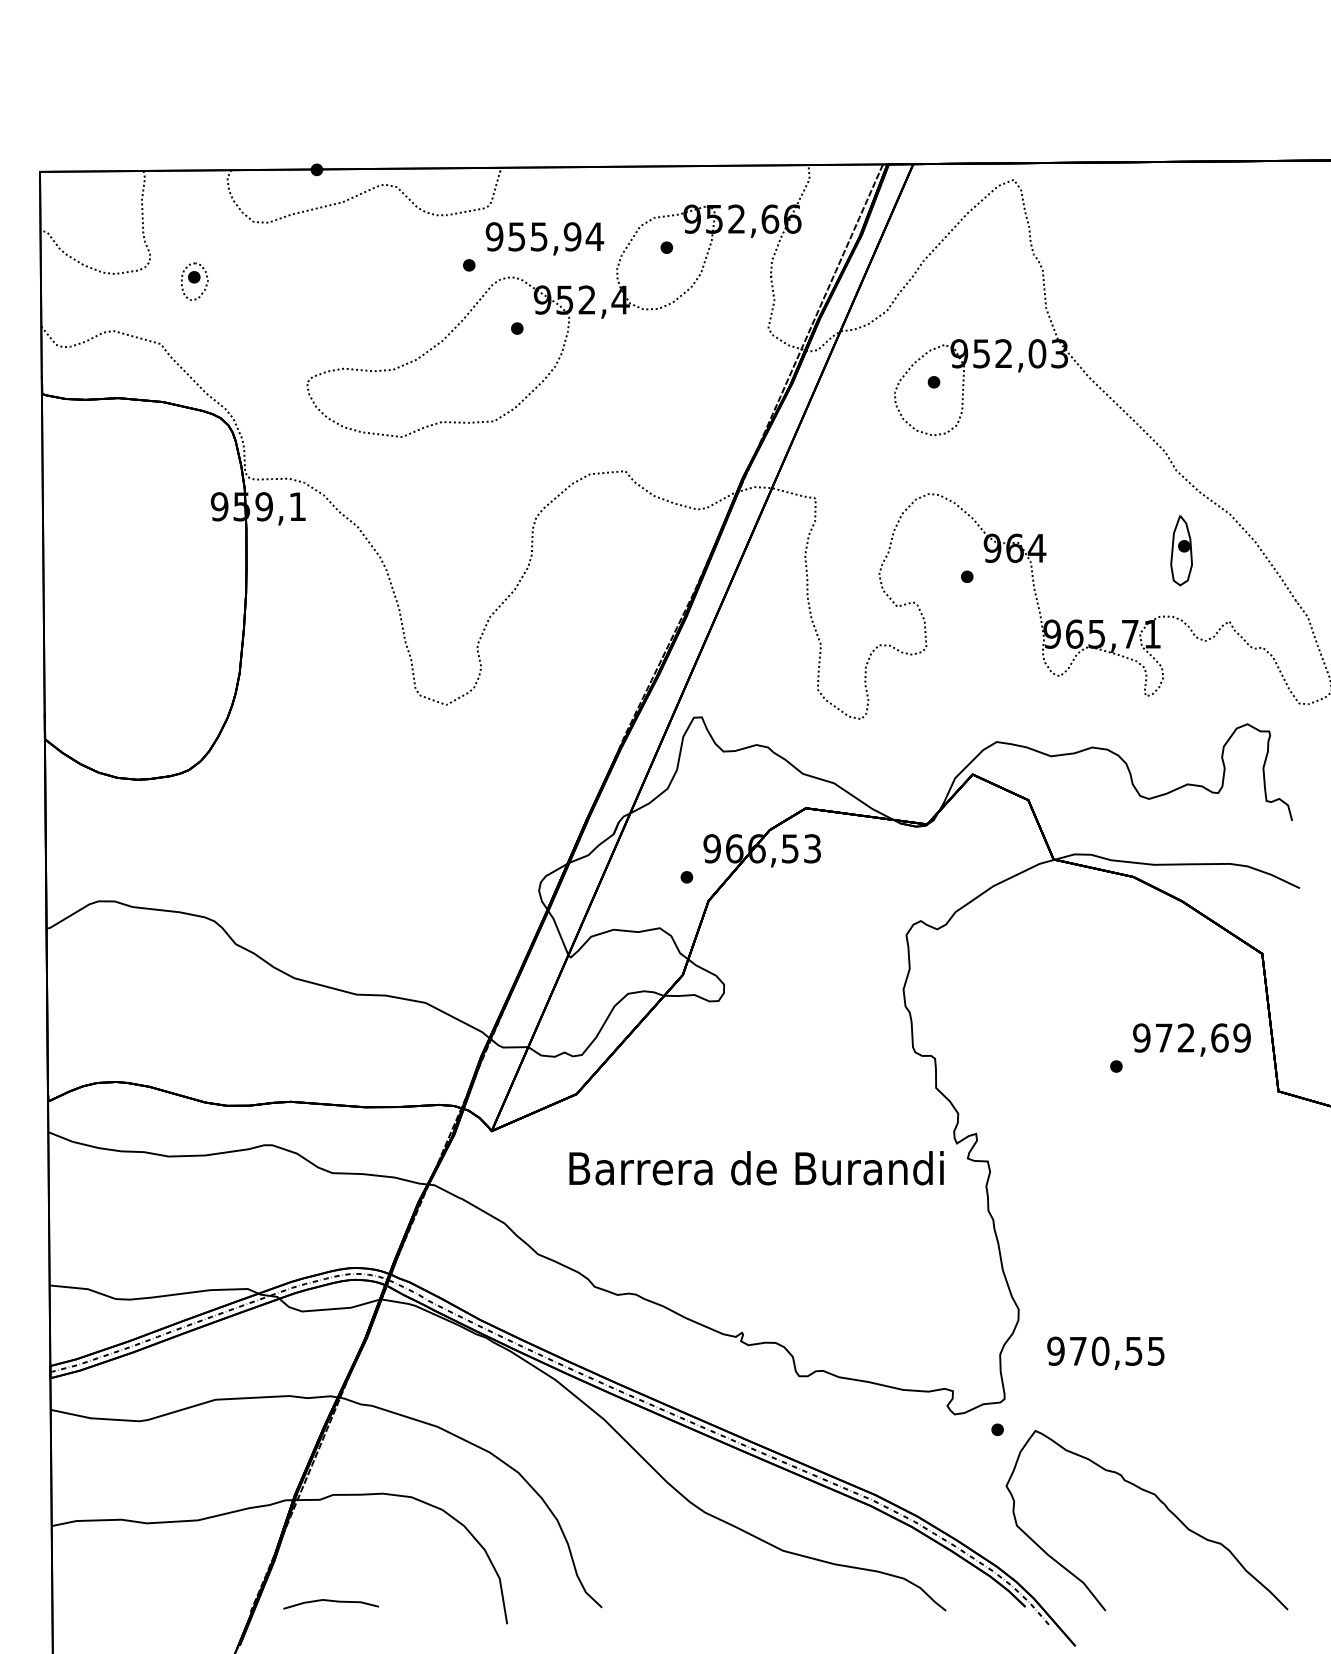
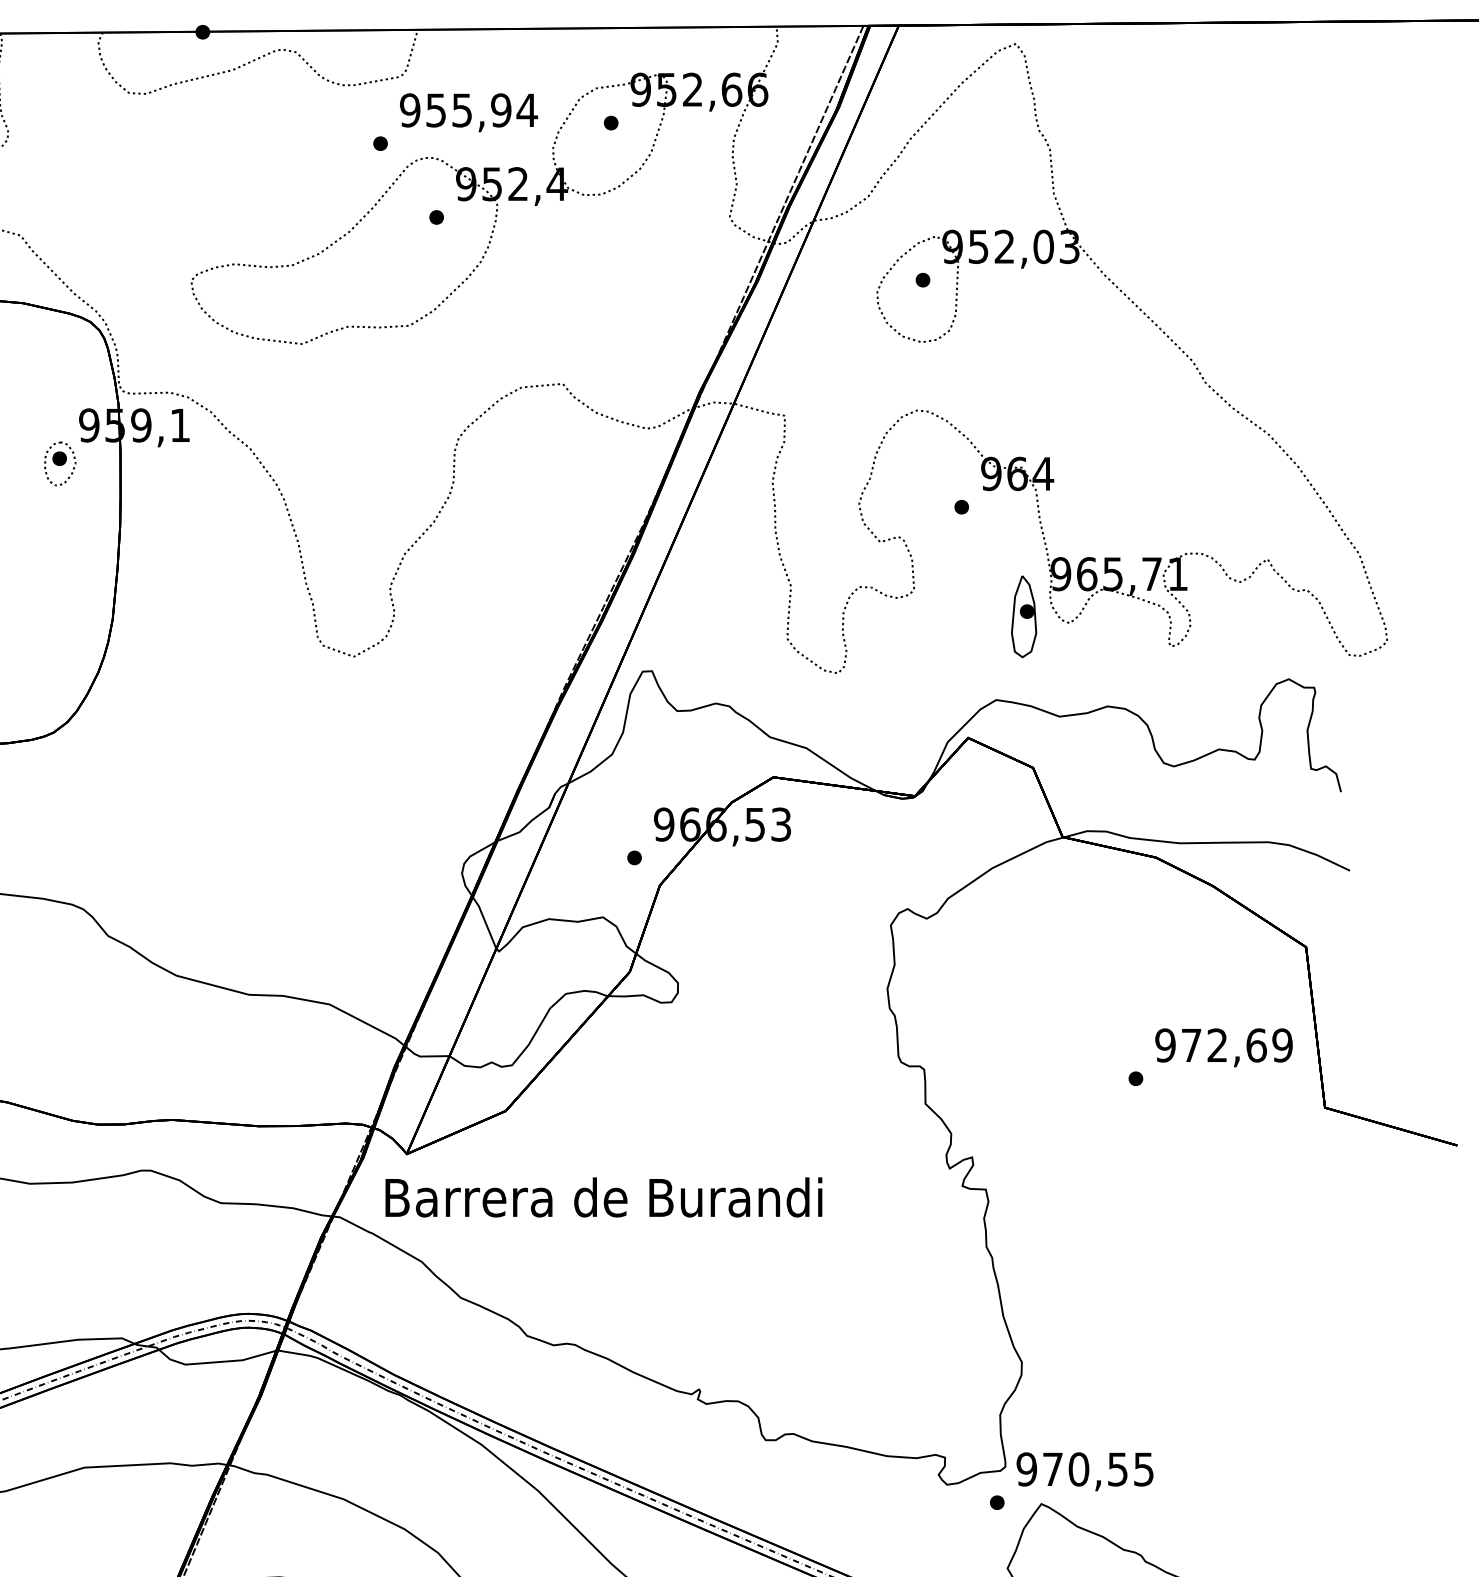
part: (194, 281) -> (59, 463), moved
part: (1181, 550) -> (1023, 616), moved
text: (756, 1168) -> (603, 1197), moved
text: (1105, 1352) -> (1084, 1470), moved

